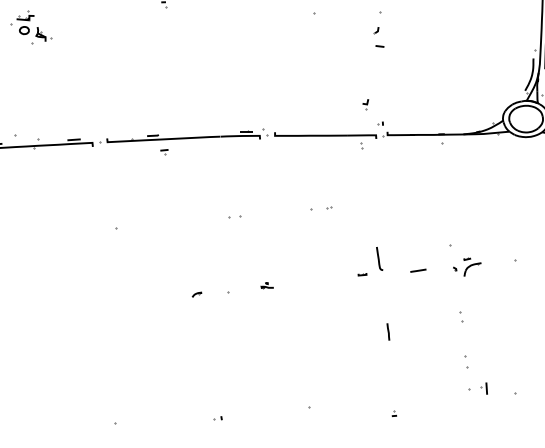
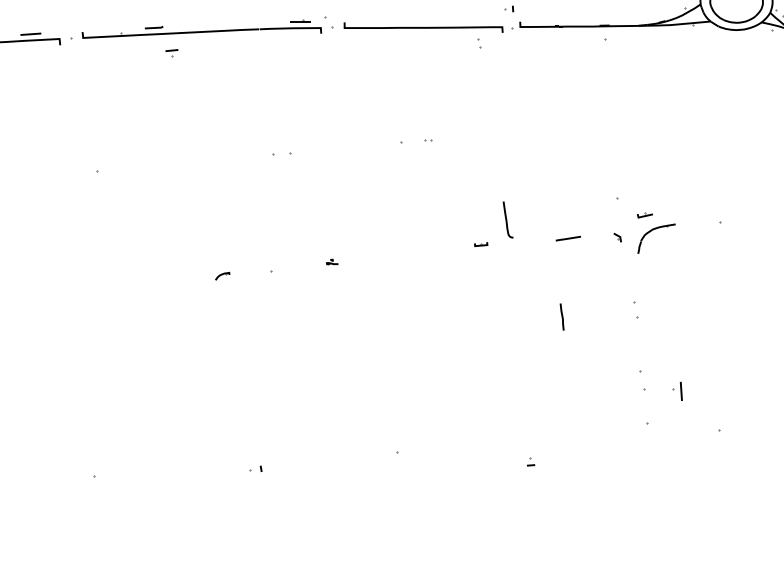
part: (467, 266) -> (645, 232), size x1.4
part: (266, 285) -> (331, 261), size x0.6
line: (388, 331) -> (562, 316), moved
part: (483, 388) -> (676, 391), moved

